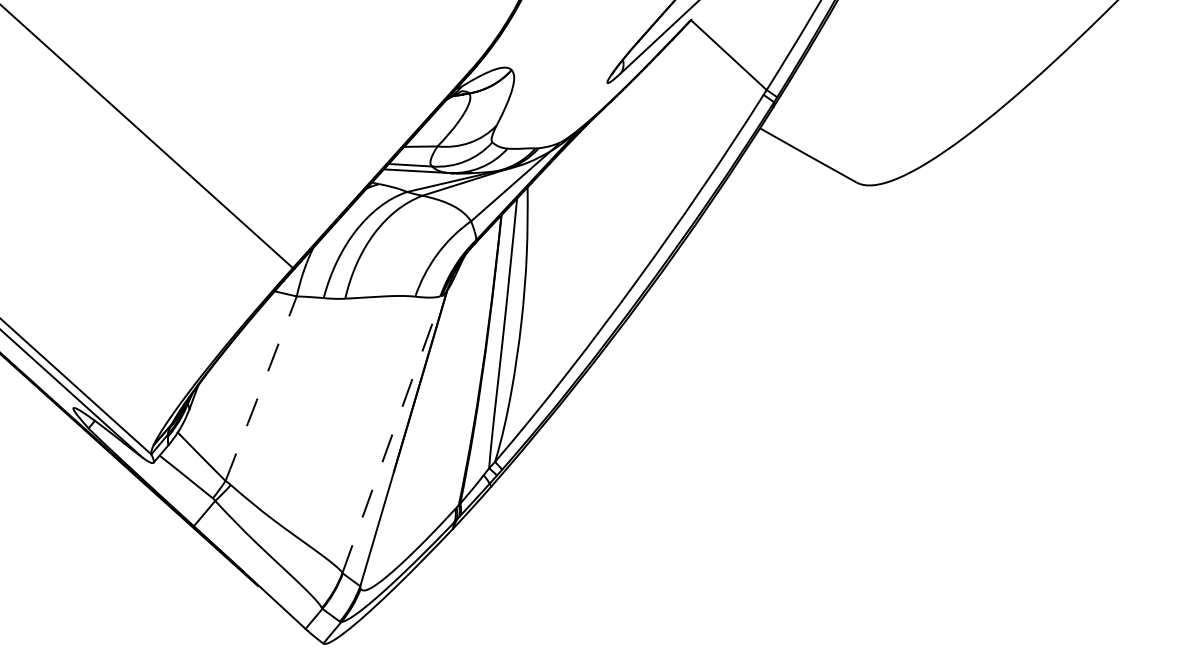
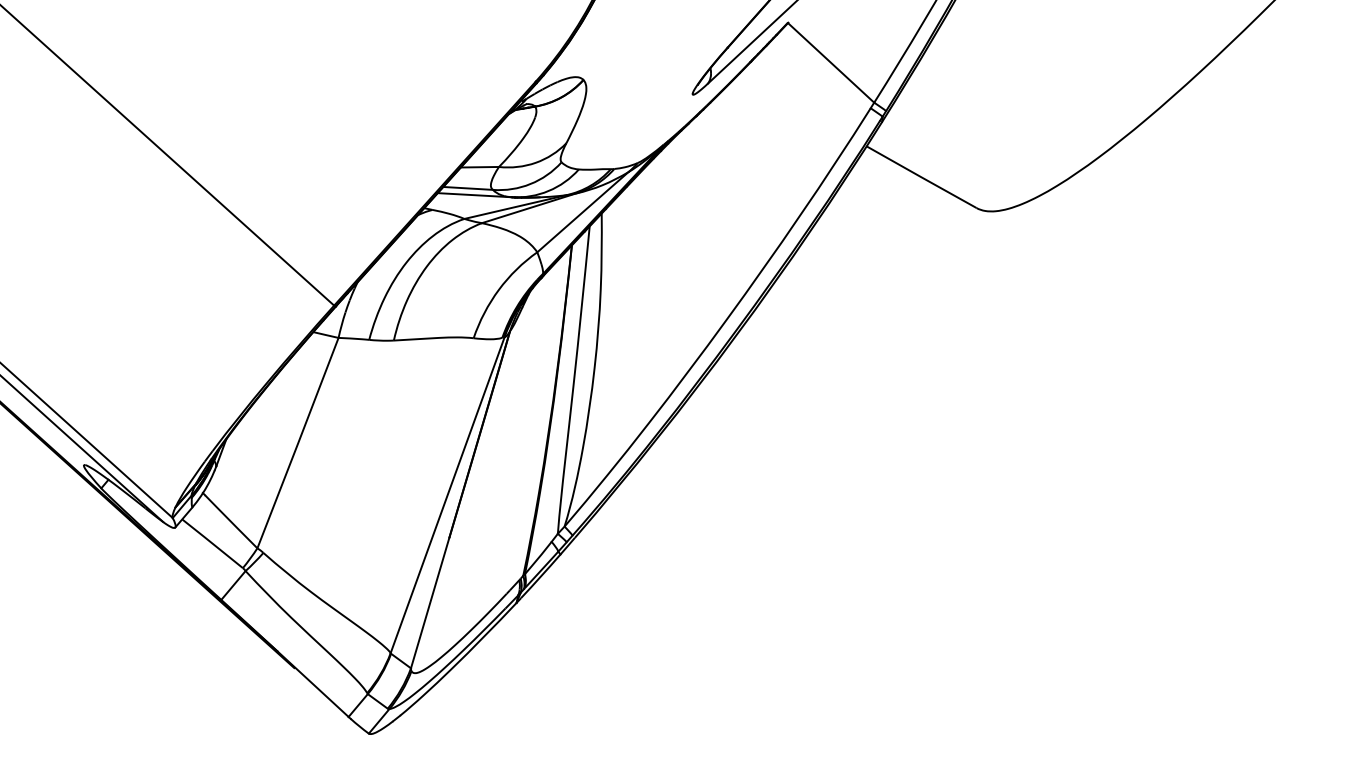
arc: (261, 388) -> (298, 442), dashed -> solid
line: (392, 433) -> (447, 494), dashed -> solid

